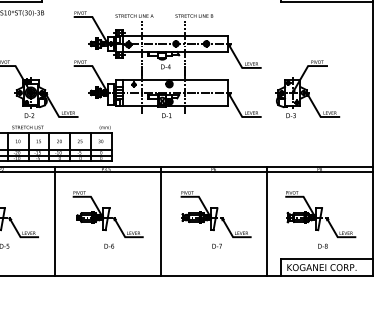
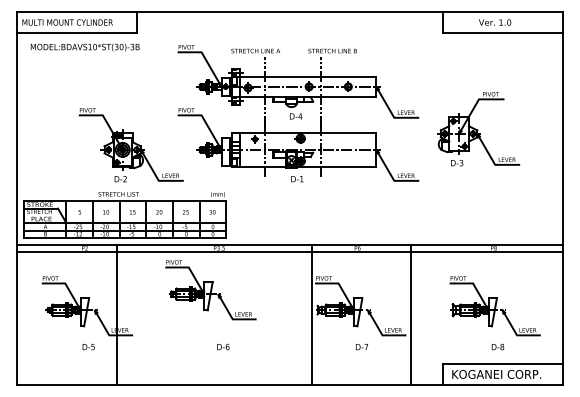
part: (307, 89) -> (478, 129), moved
part: (107, 214) -> (210, 290), moved
line: (54, 220) -> (116, 314), moved
line: (161, 220) -> (312, 314), moved
line: (267, 220) -> (411, 314), moved

